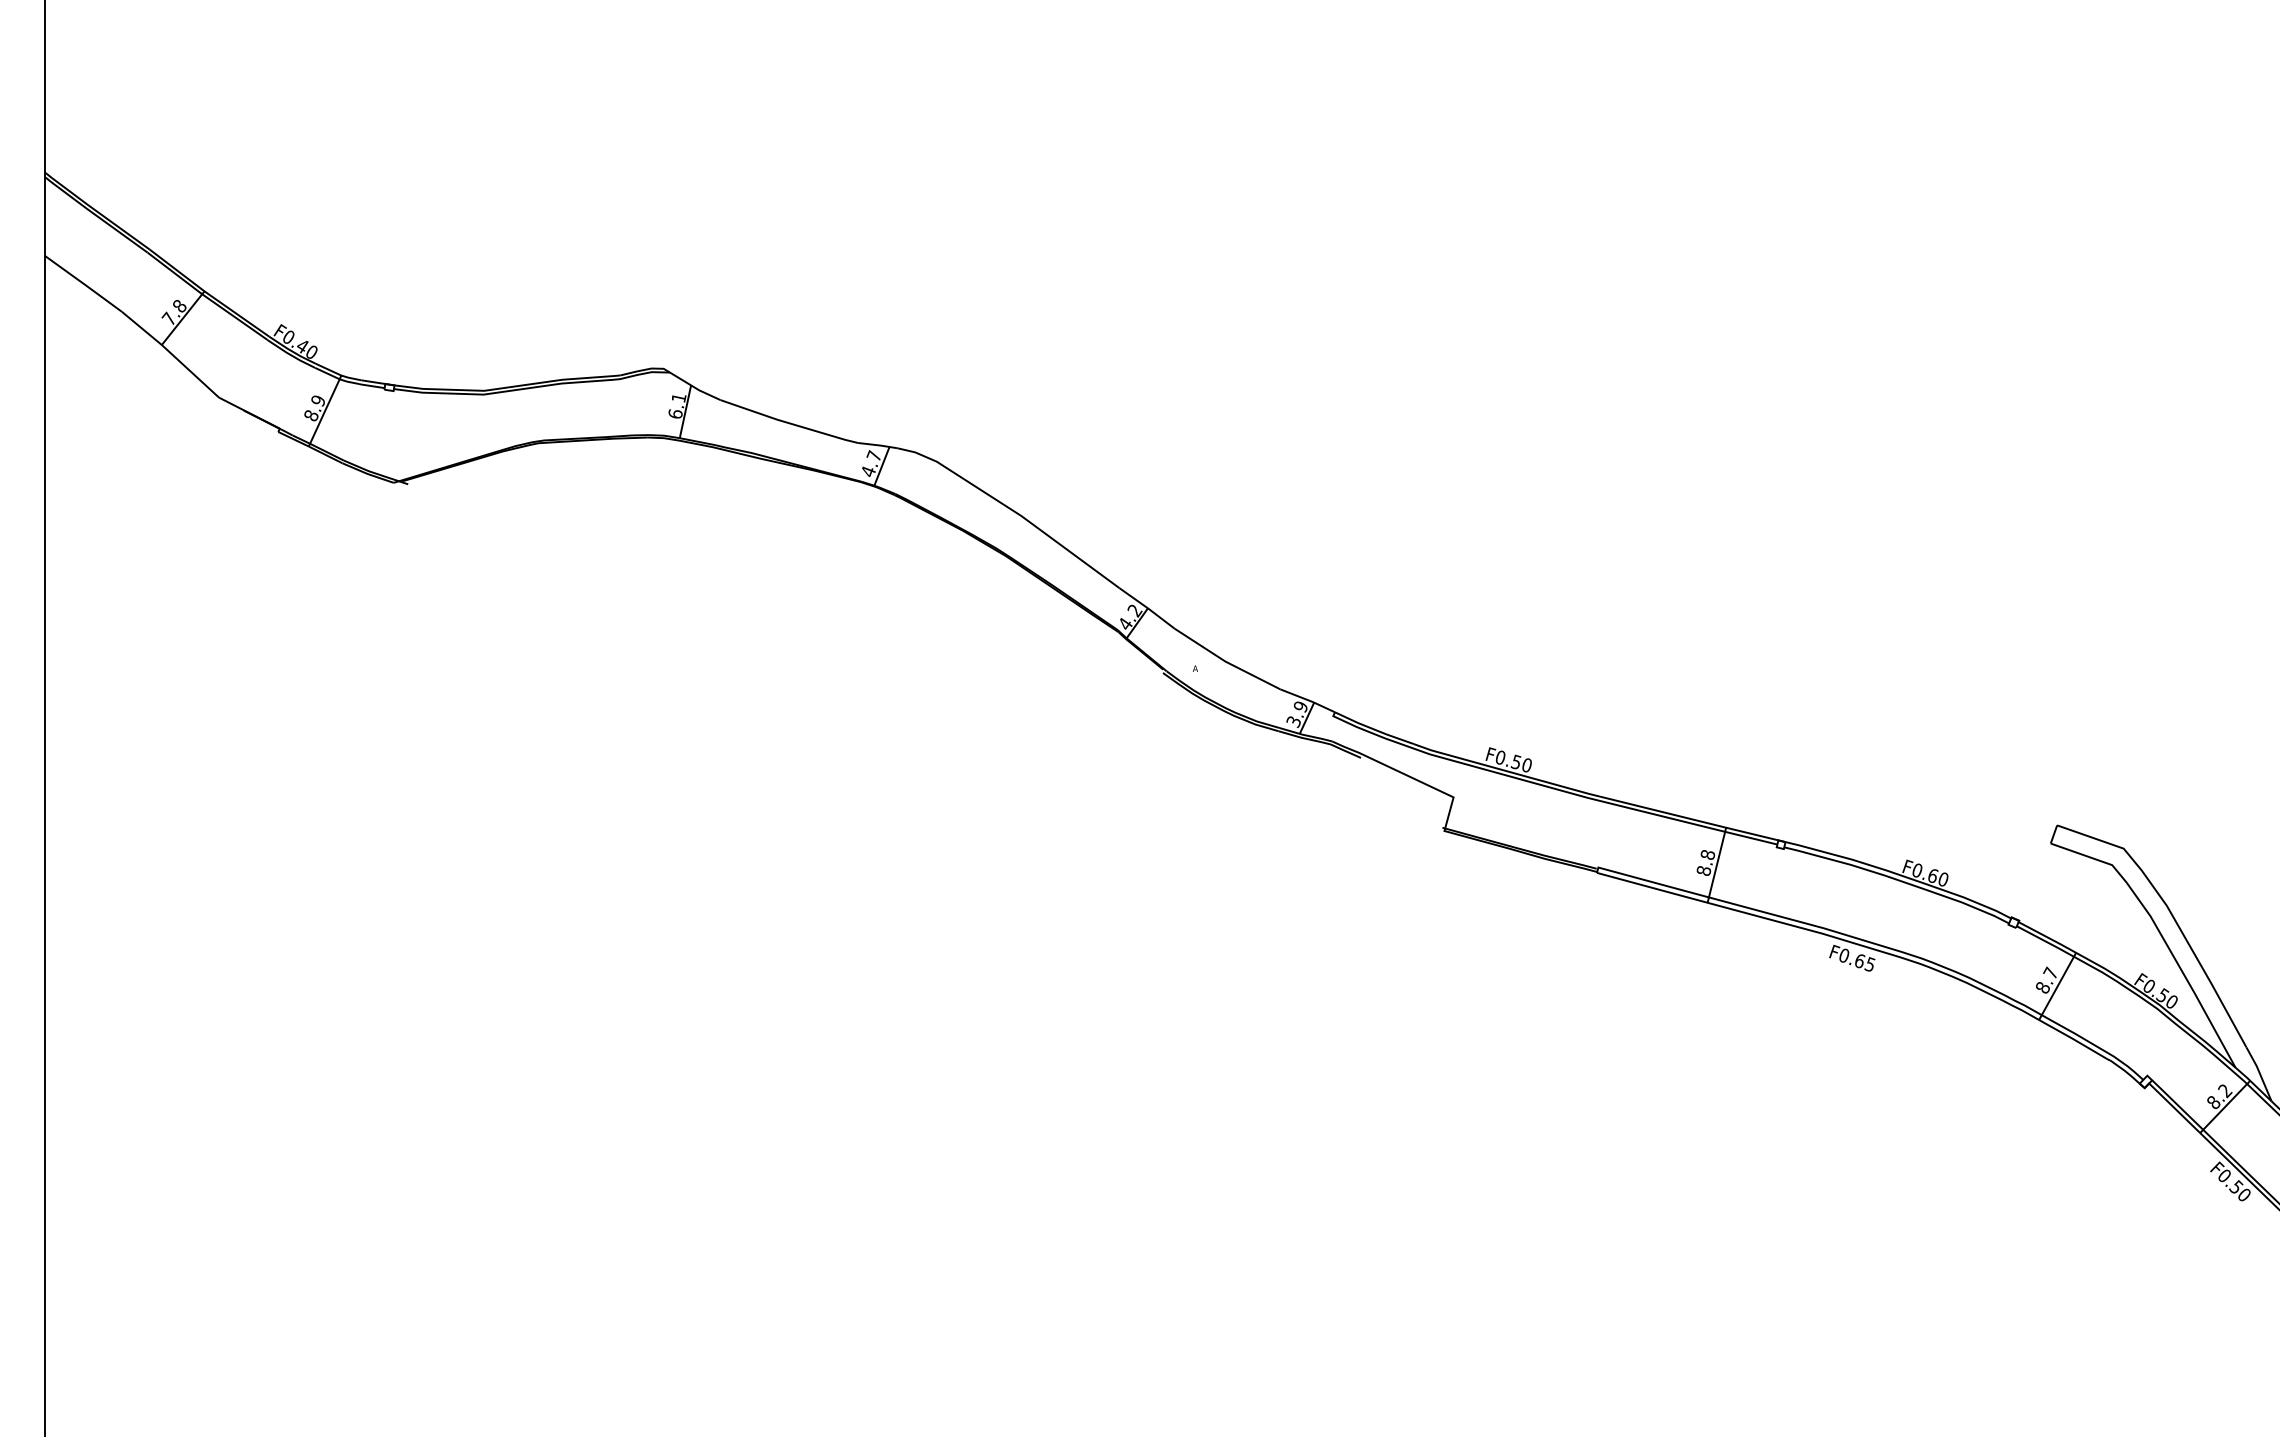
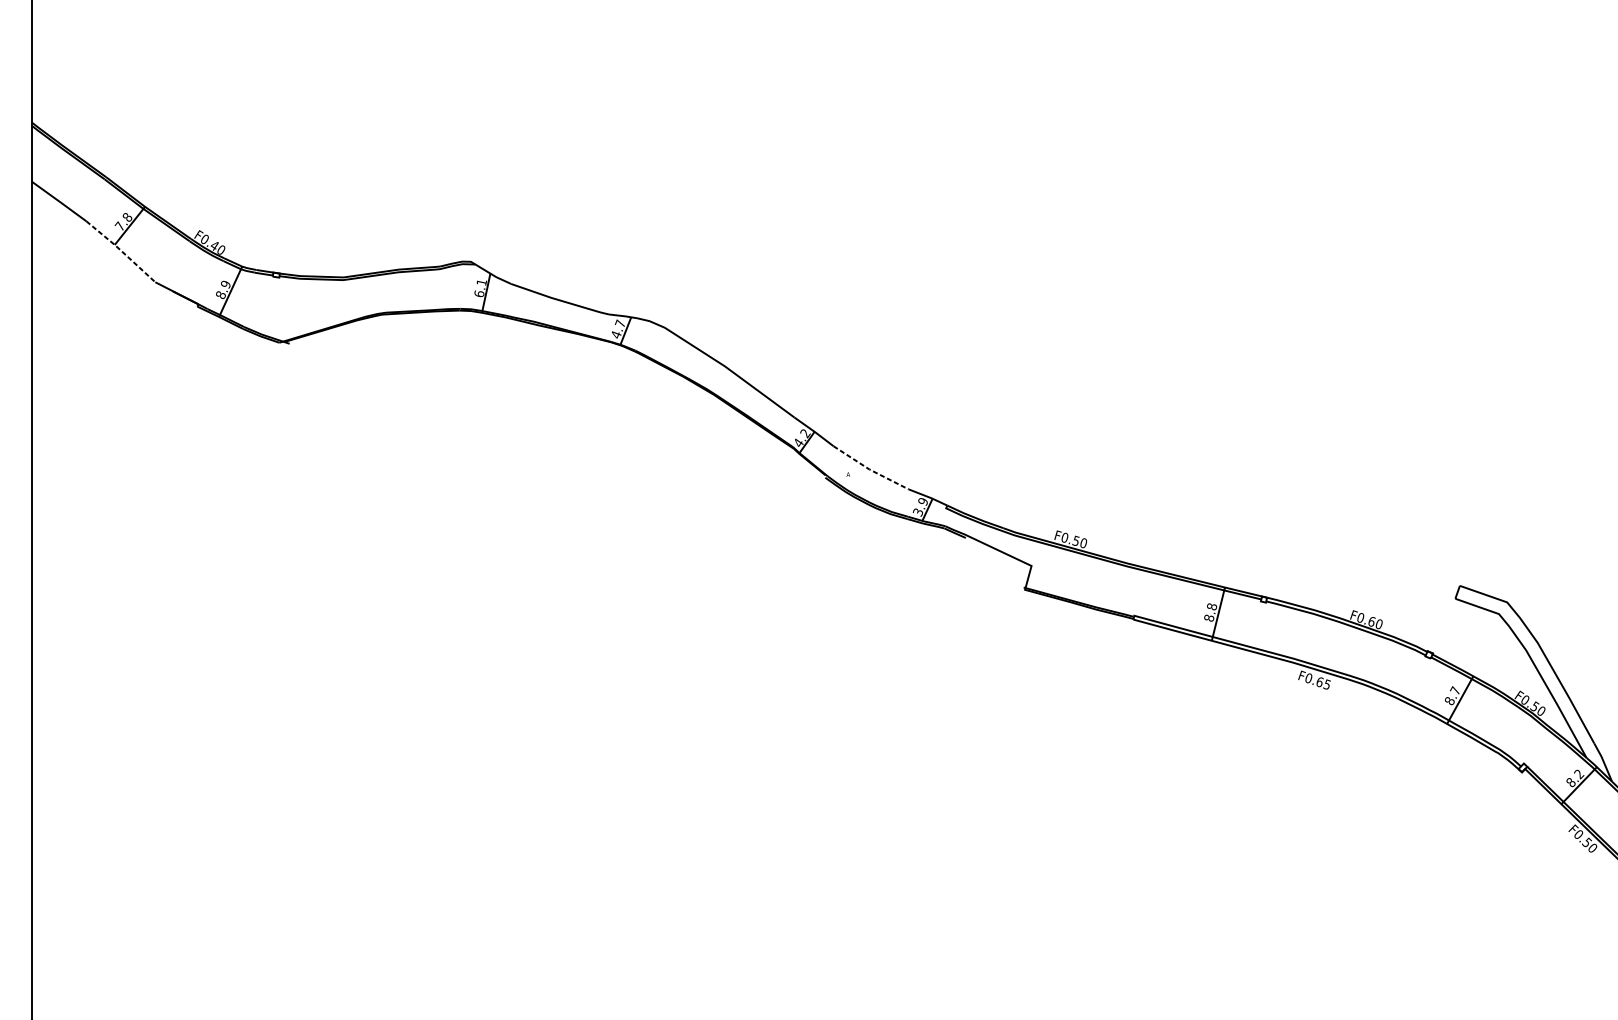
line: (170, 353) -> (120, 250), solid -> dashed
line: (1225, 661) -> (869, 469), solid -> dashed

